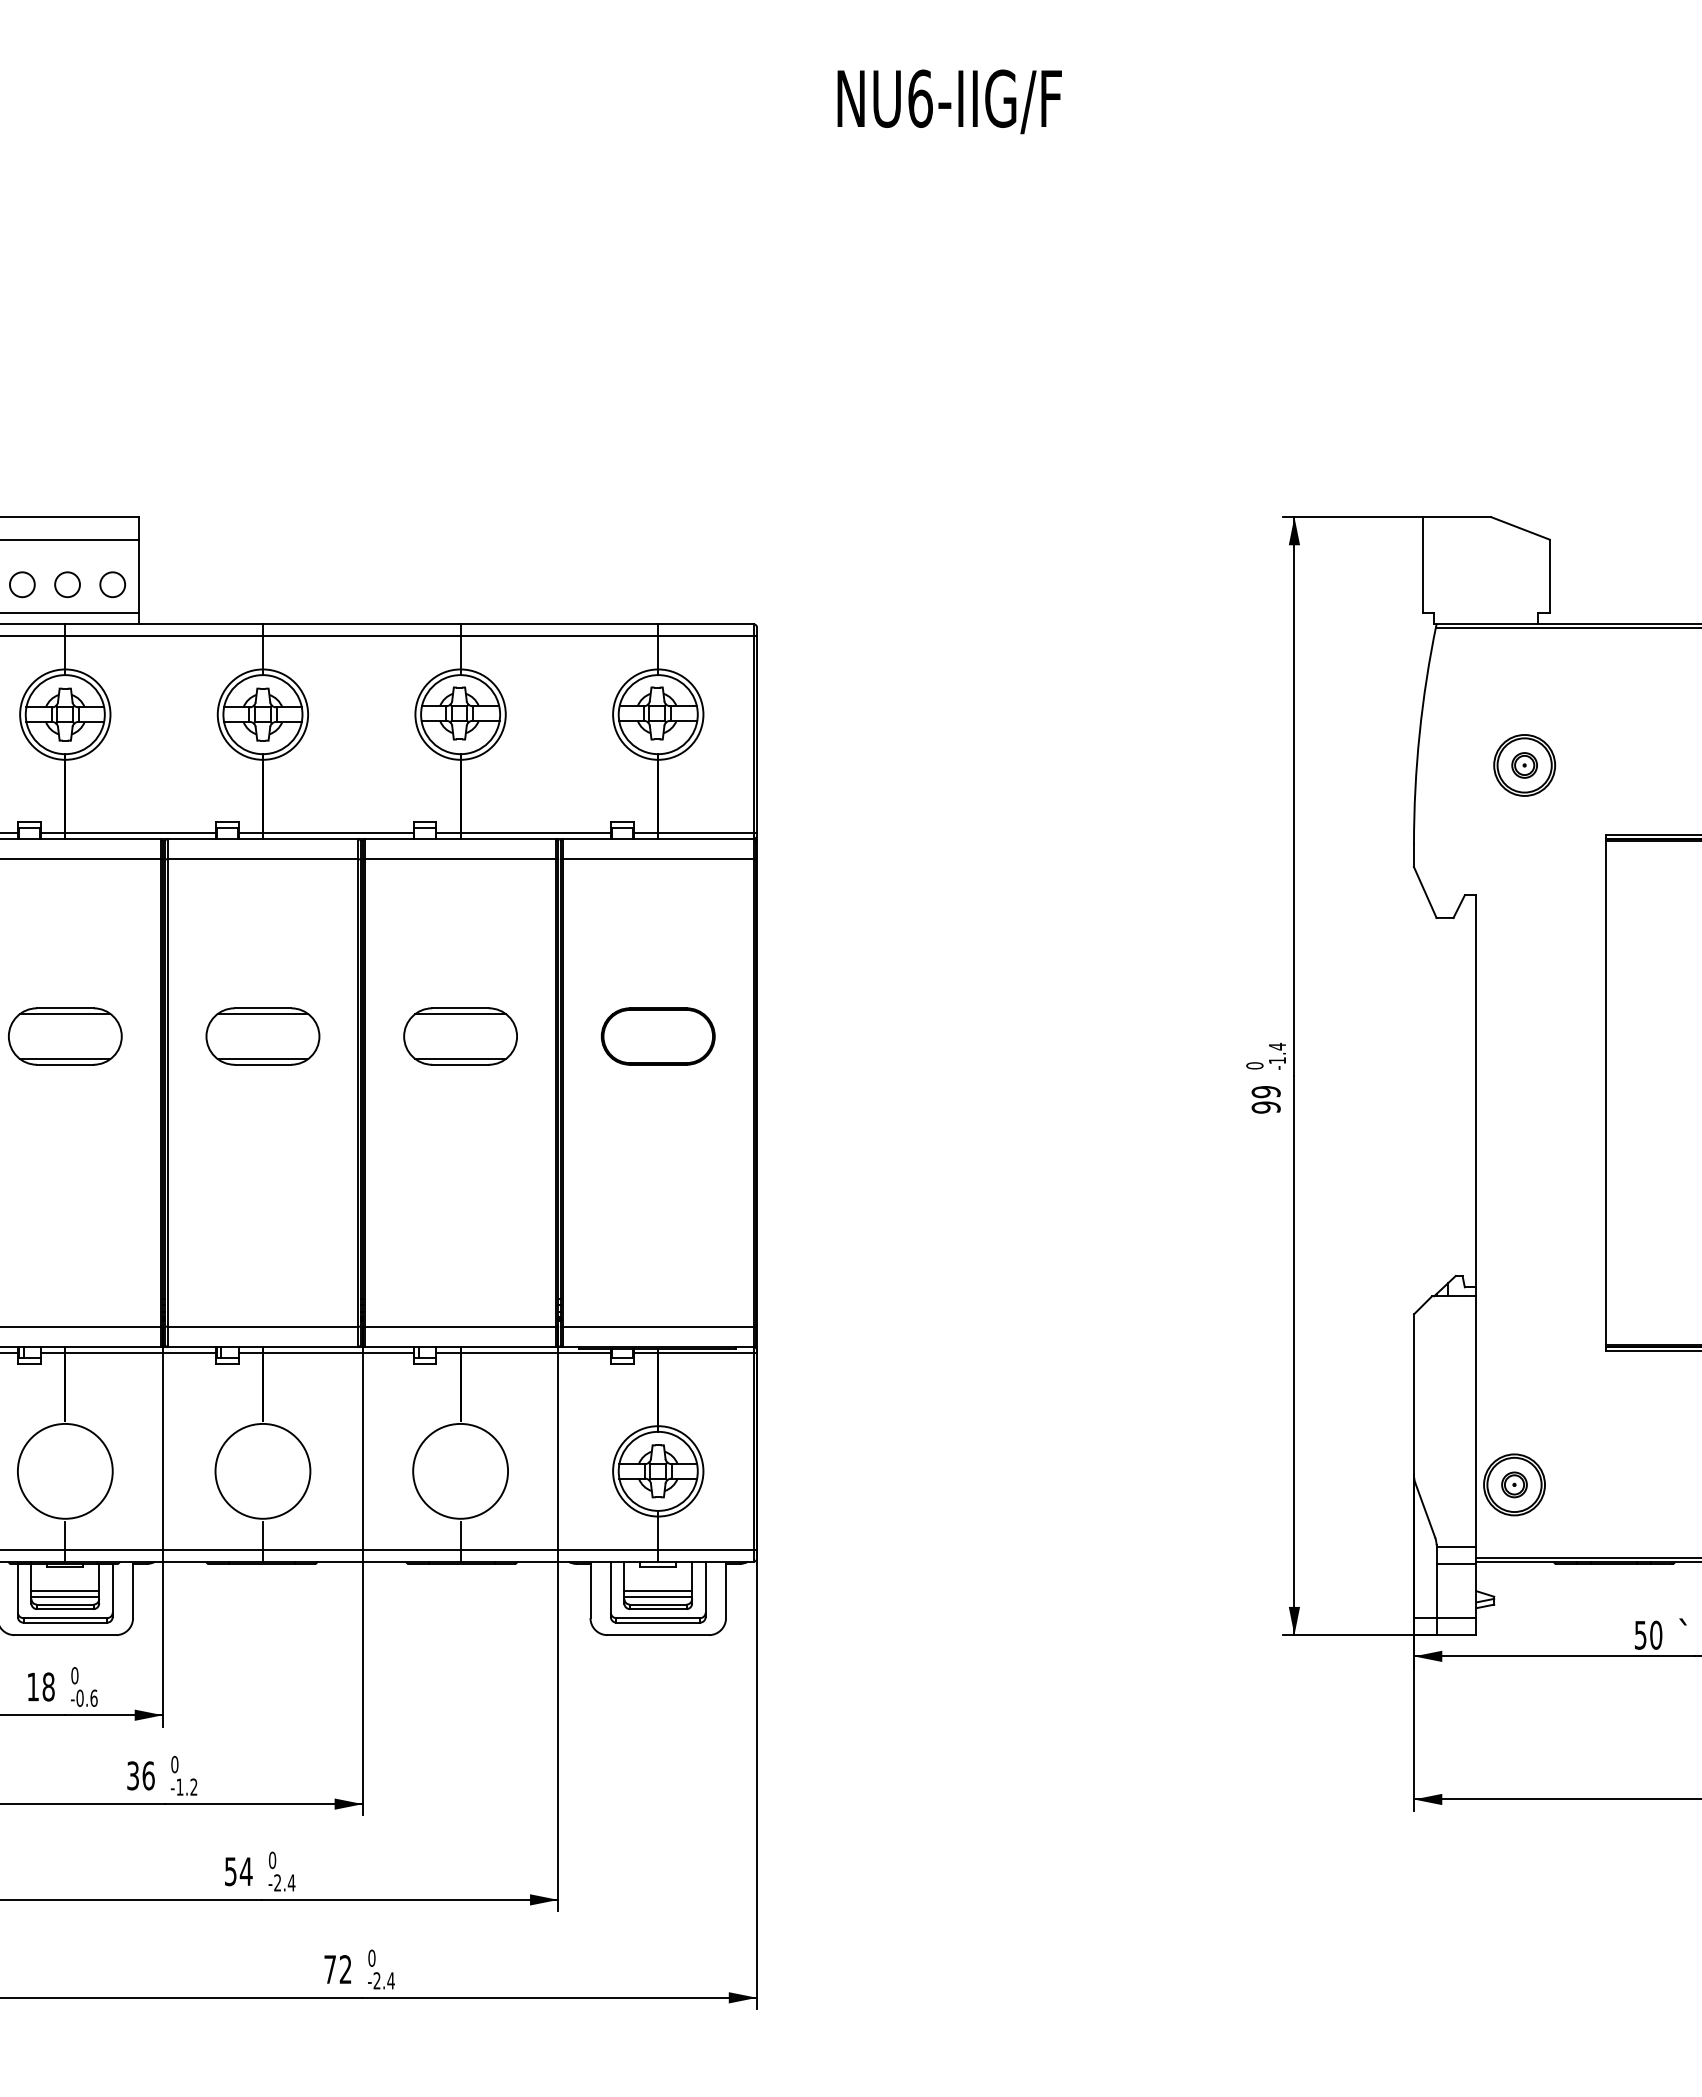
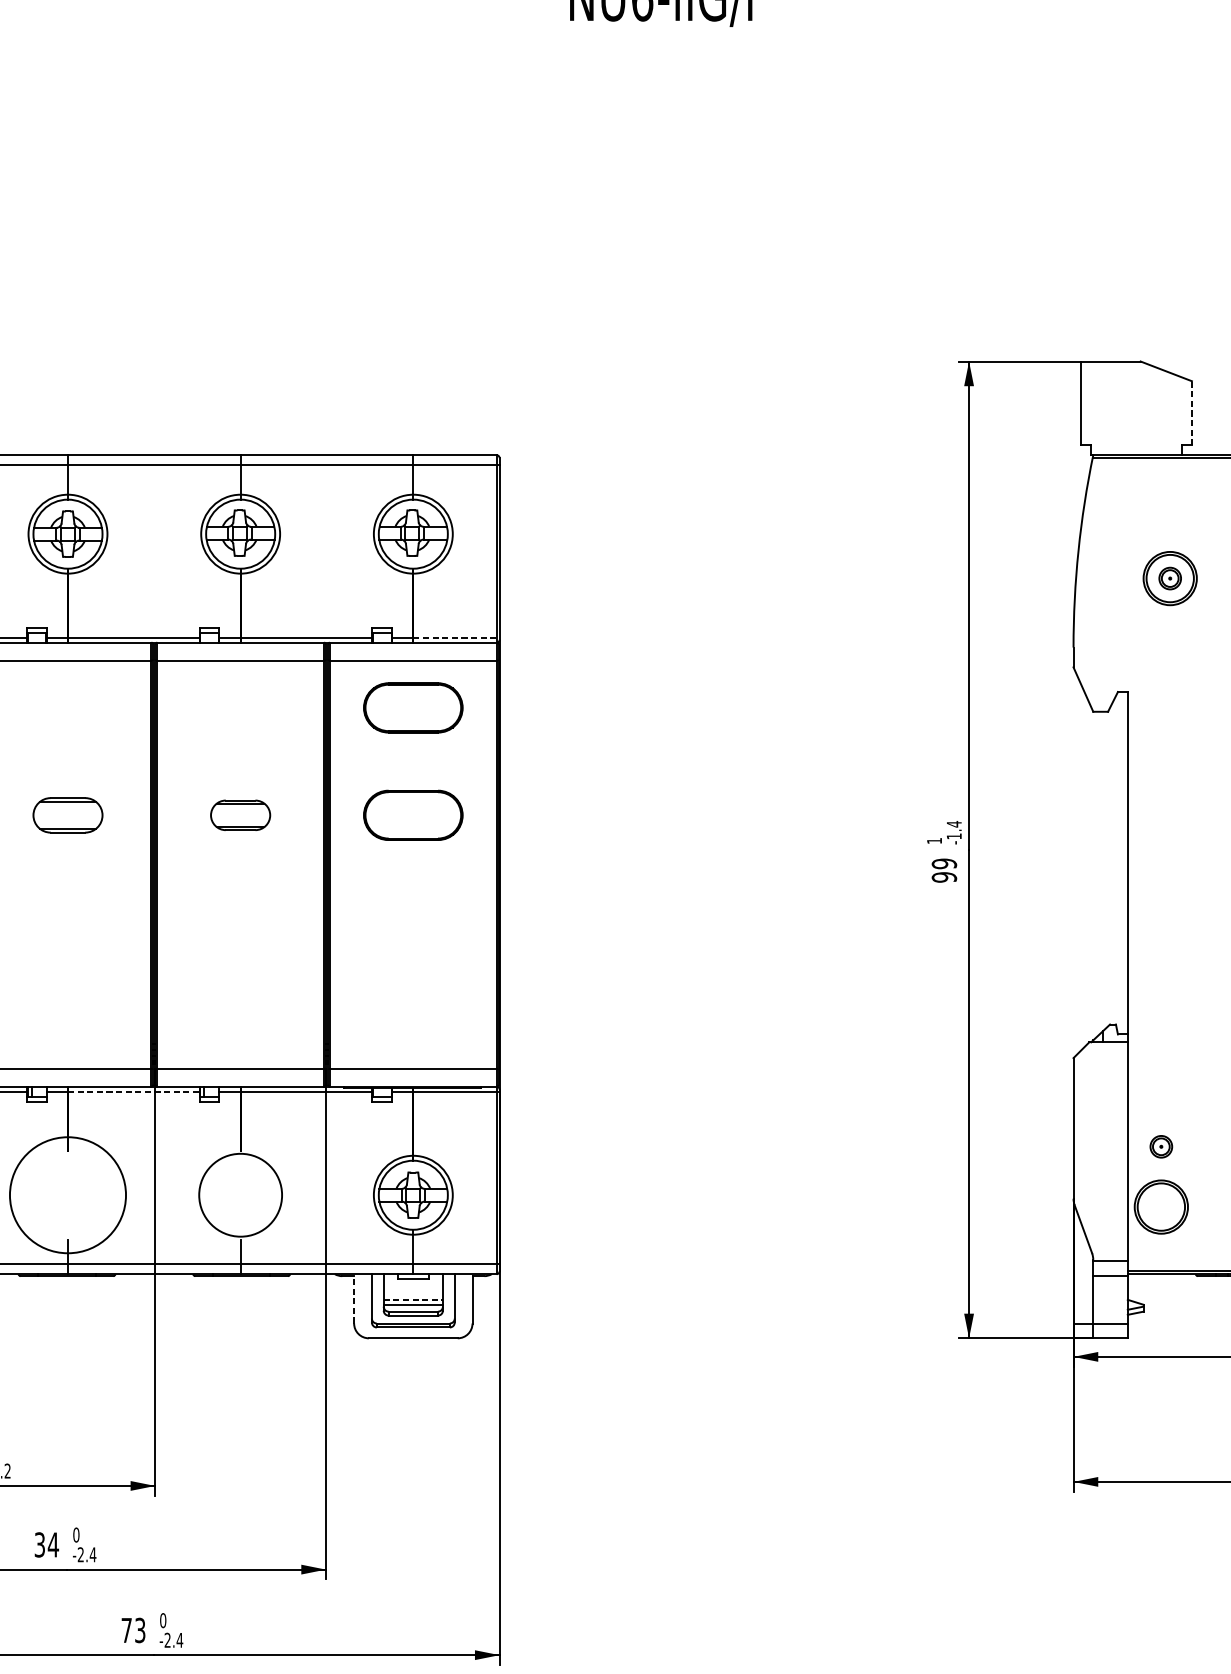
line: (1549, 576) -> (1191, 413), solid -> dashed
line: (708, 833) -> (457, 638), solid -> dashed
part: (657, 913) -> (412, 707), added
part: (262, 1036) -> (67, 815), size x0.7
part: (460, 1036) -> (240, 815), size x0.6
text: (1254, 1065) -> (934, 840), 0 -> 1
line: (338, 1352) -> (133, 1091), solid -> dashed
circle: (262, 1470) -> (67, 1194), size x1.4
part: (1514, 1484) -> (1161, 1146), moved
line: (590, 1590) -> (354, 1299), solid -> dashed
line: (658, 1591) -> (413, 1300), solid -> dashed
text: (230, 1871) -> (39, 1544), 54 -> 34
text: (345, 1969) -> (140, 1630), 72 -> 73

